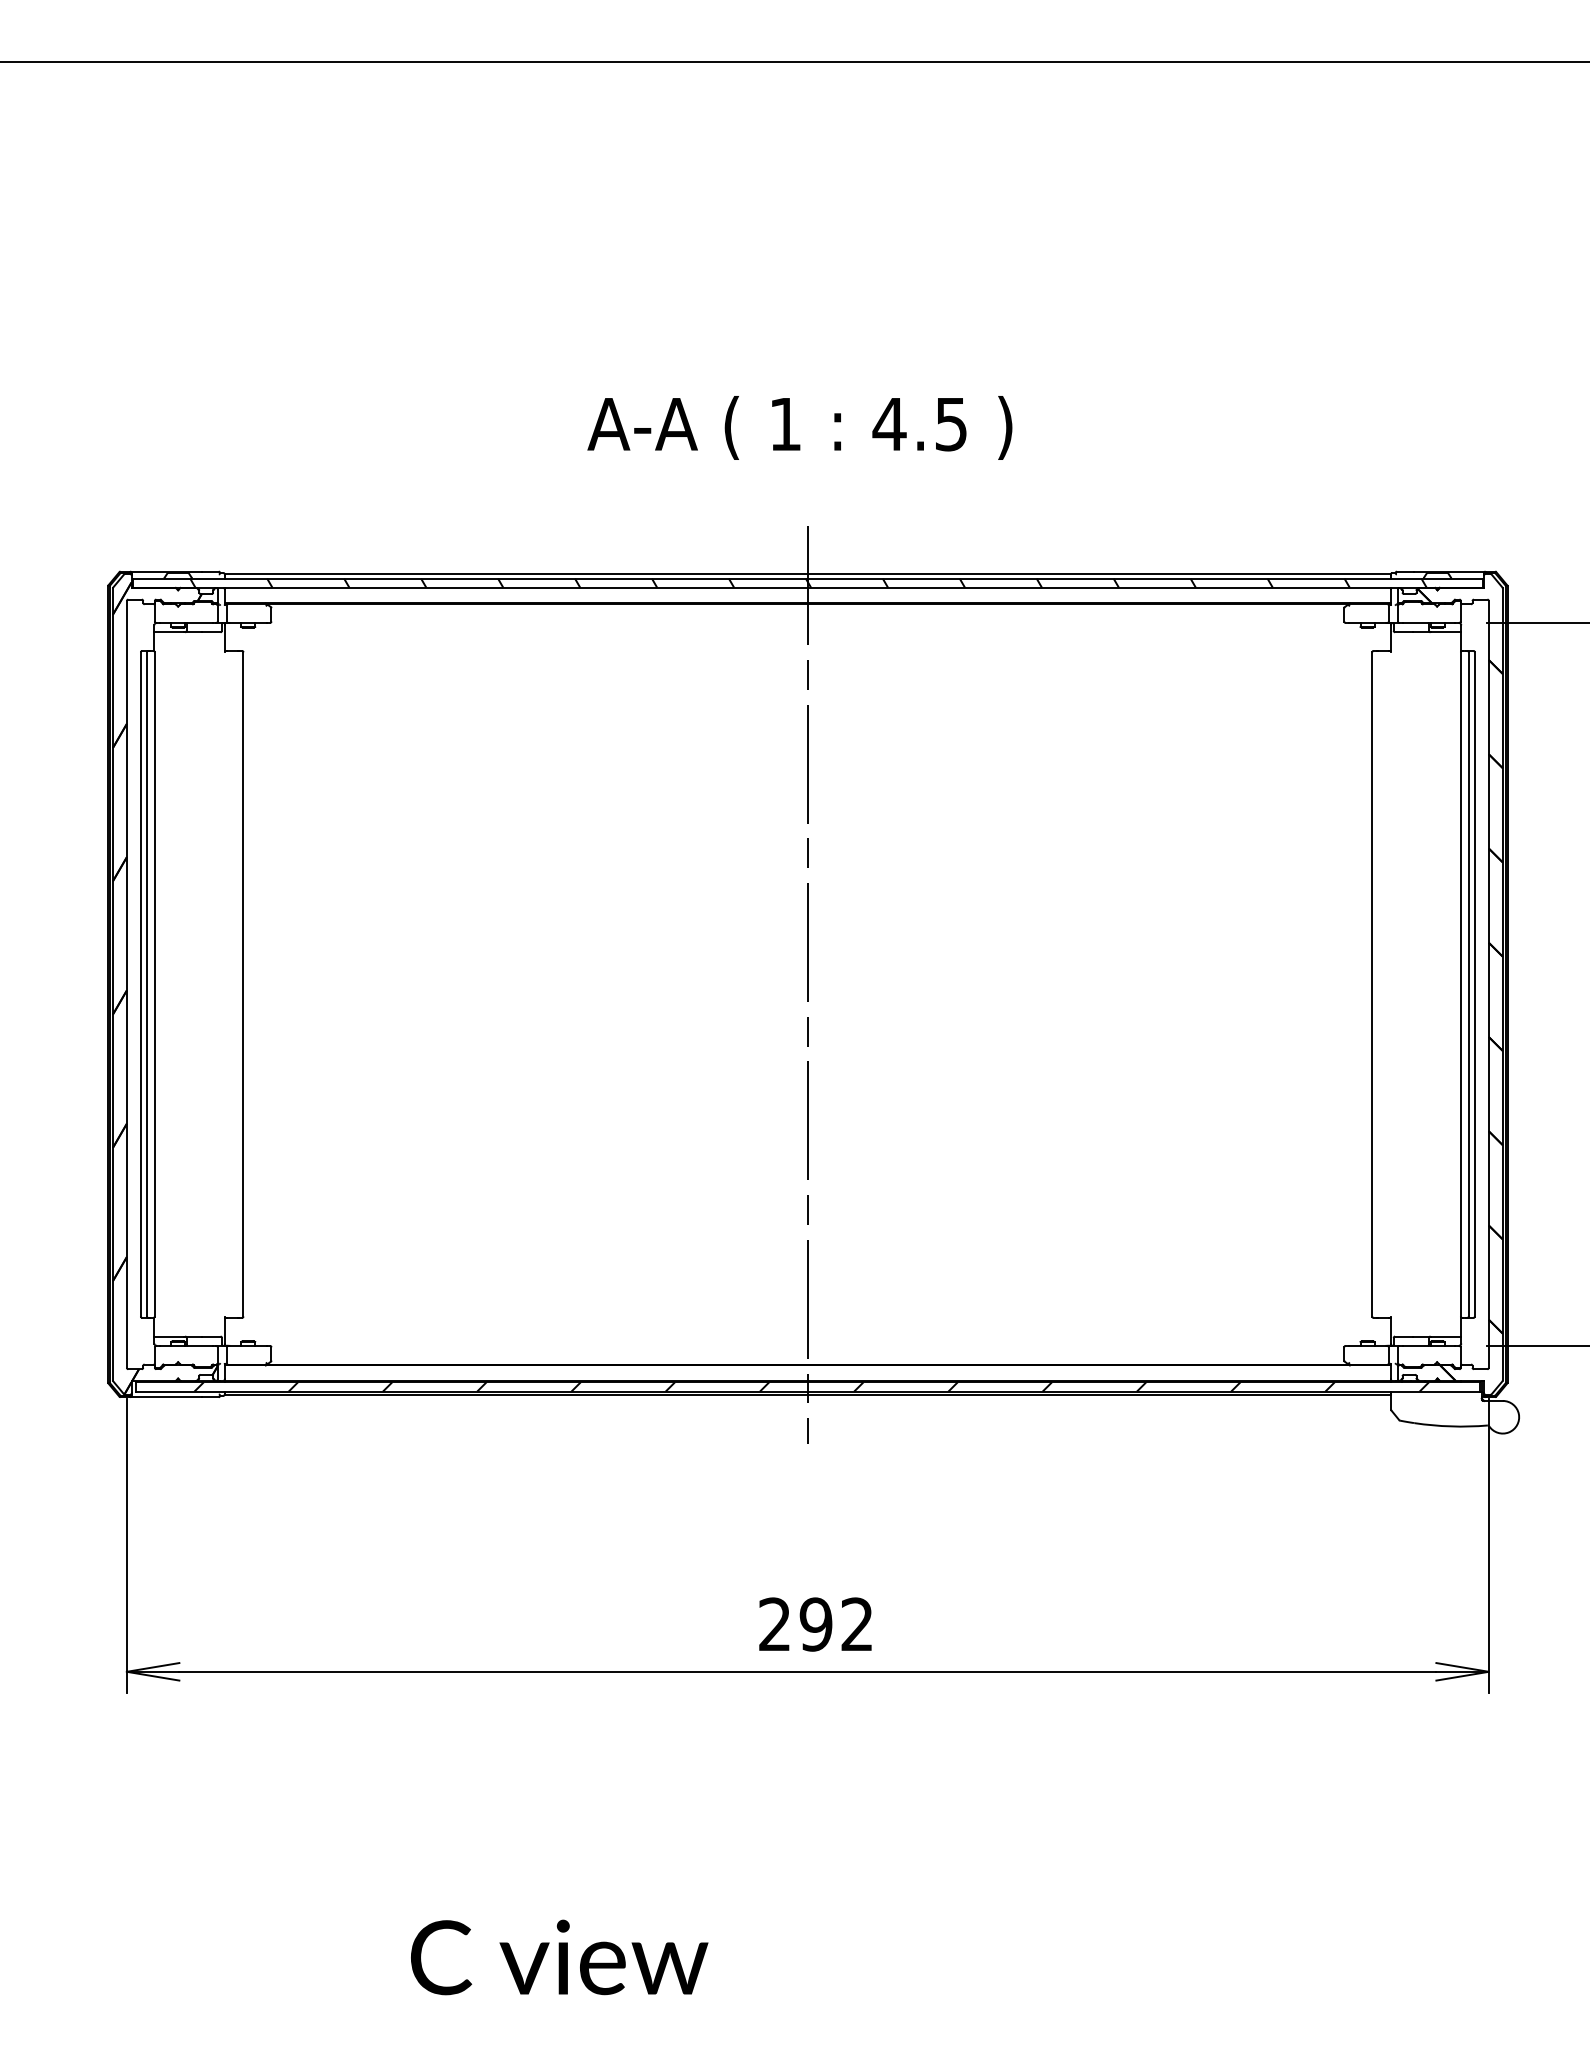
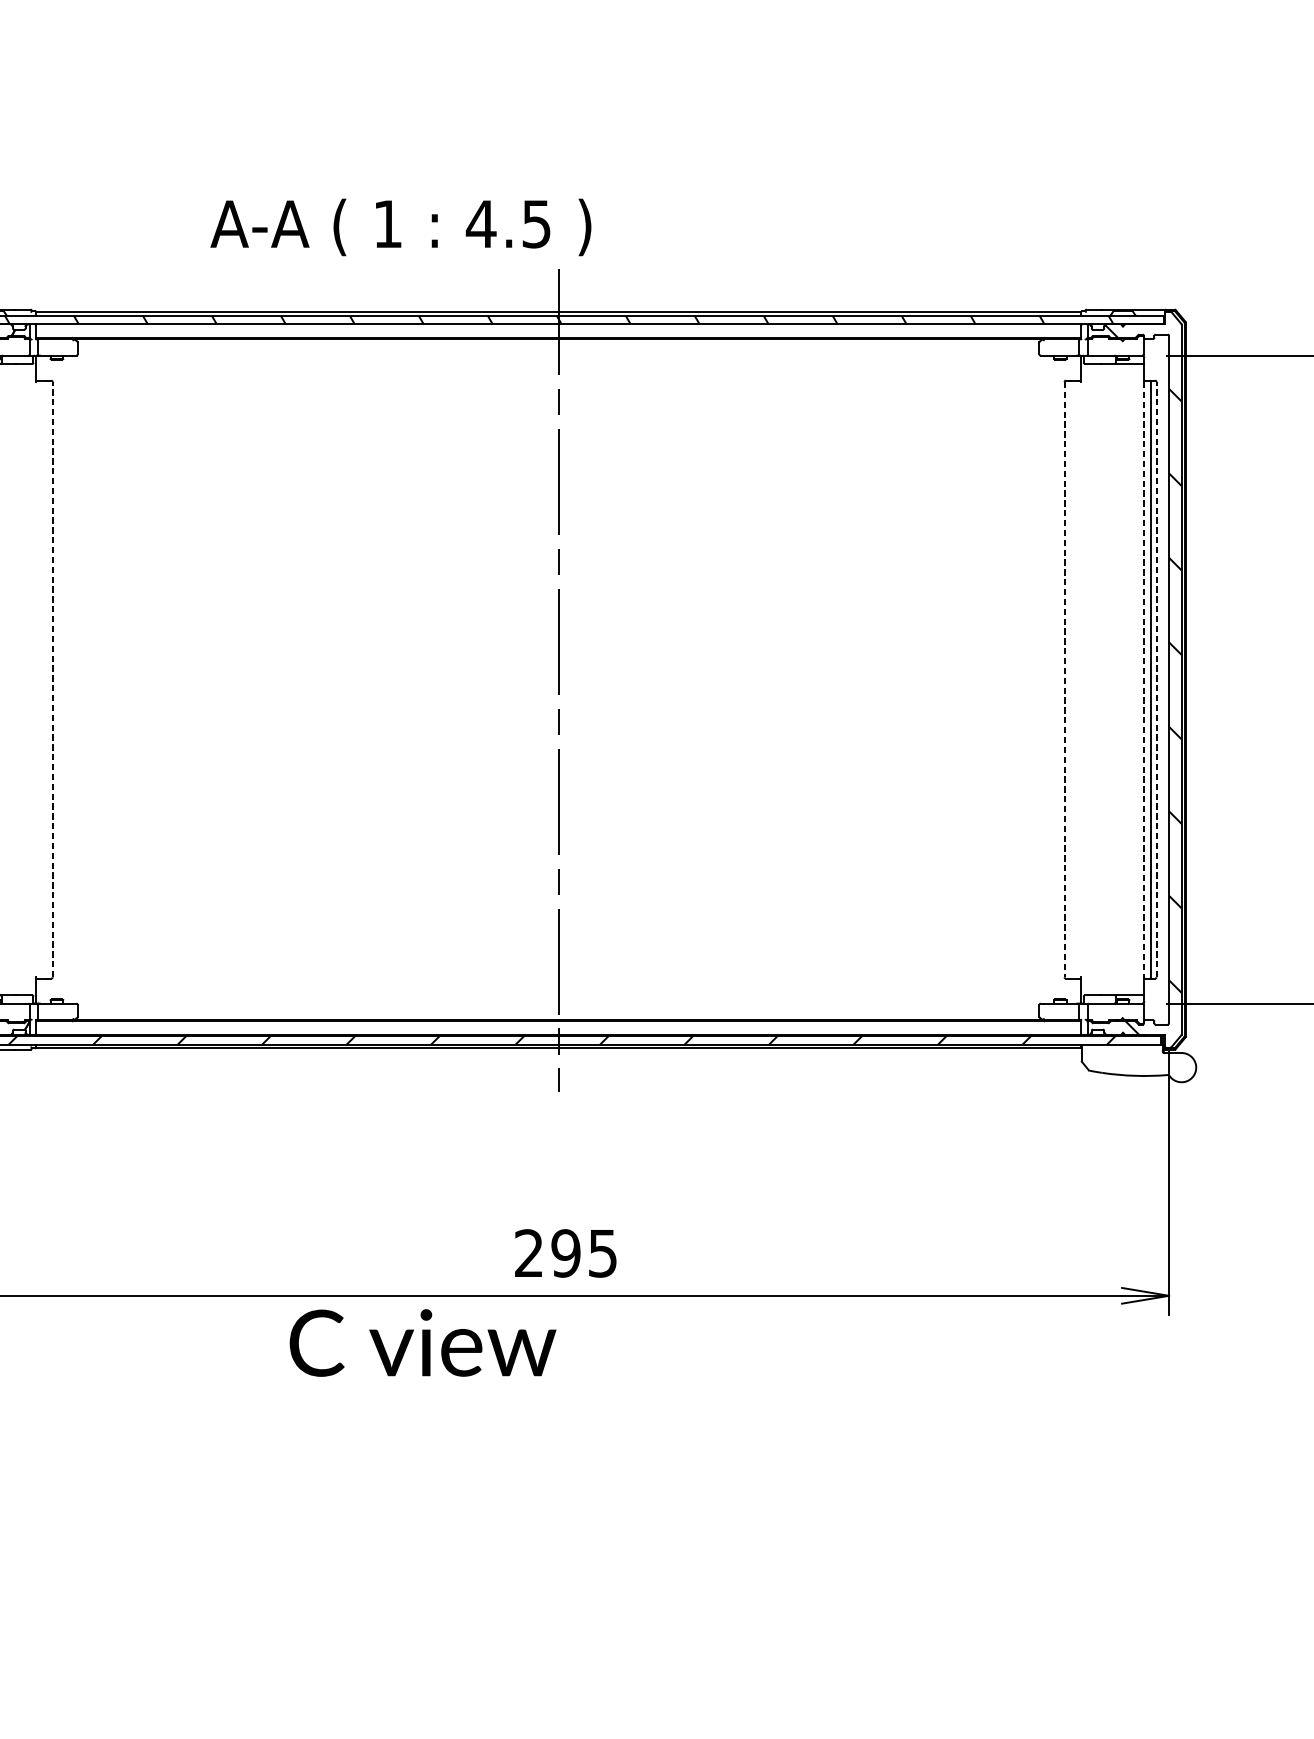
text: (799, 427) -> (400, 227), moved
line: (243, 983) -> (52, 678), solid -> dashed
line: (1474, 983) -> (1156, 678), solid -> dashed
line: (1372, 984) -> (1064, 679), solid -> dashed
hatch: (1459, 984) -> (1142, 679), removed
line: (1460, 984) -> (1143, 679), solid -> dashed
text: (856, 1624) -> (602, 1253), 292 -> 295
text: (559, 1957) -> (422, 1343), moved

